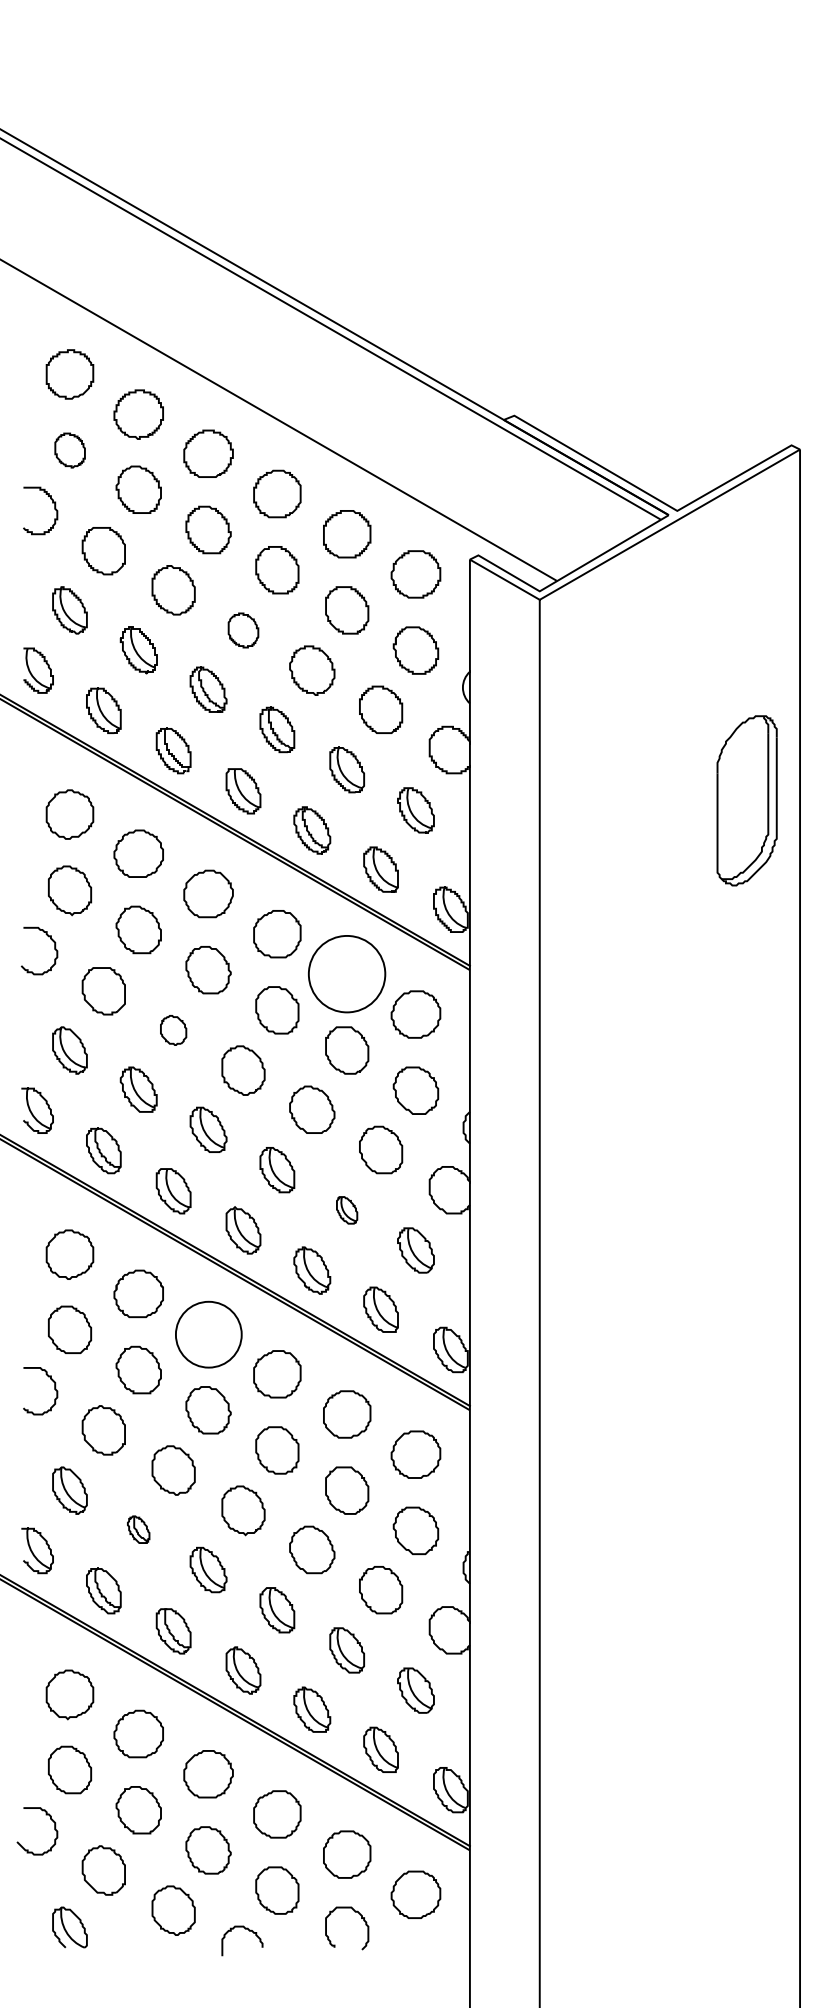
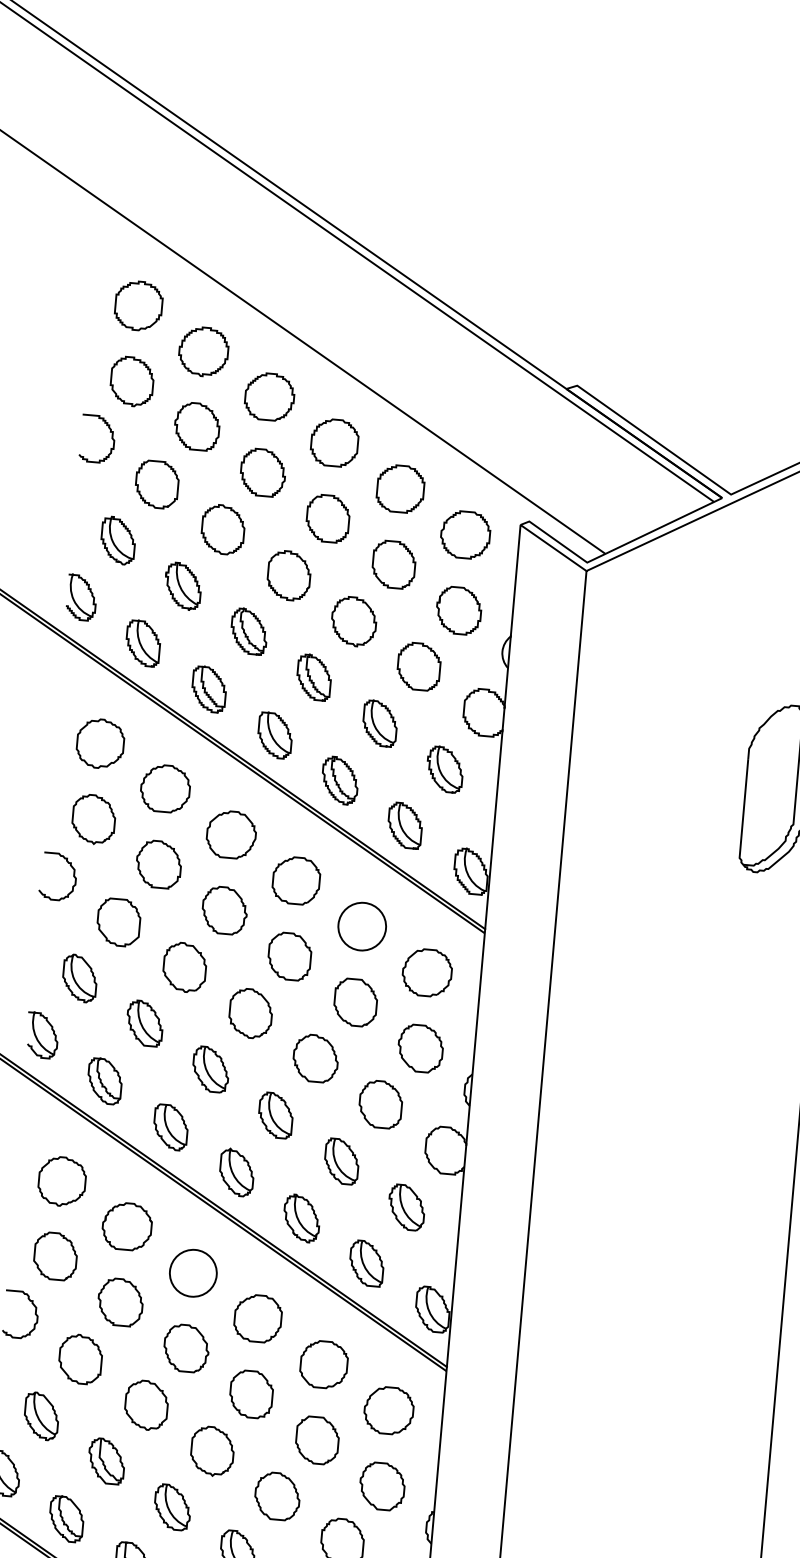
part: (70, 450) -> (132, 381), size x1.43
part: (243, 630) -> (289, 575), size x1.43
circle: (346, 974) -> (361, 926), size x0.62
part: (173, 1030) -> (184, 967), size x1.67
part: (346, 1210) -> (341, 1161), size x1.67
circle: (208, 1334) -> (193, 1273), size x0.71
part: (138, 1529) -> (106, 1460), size x1.67

